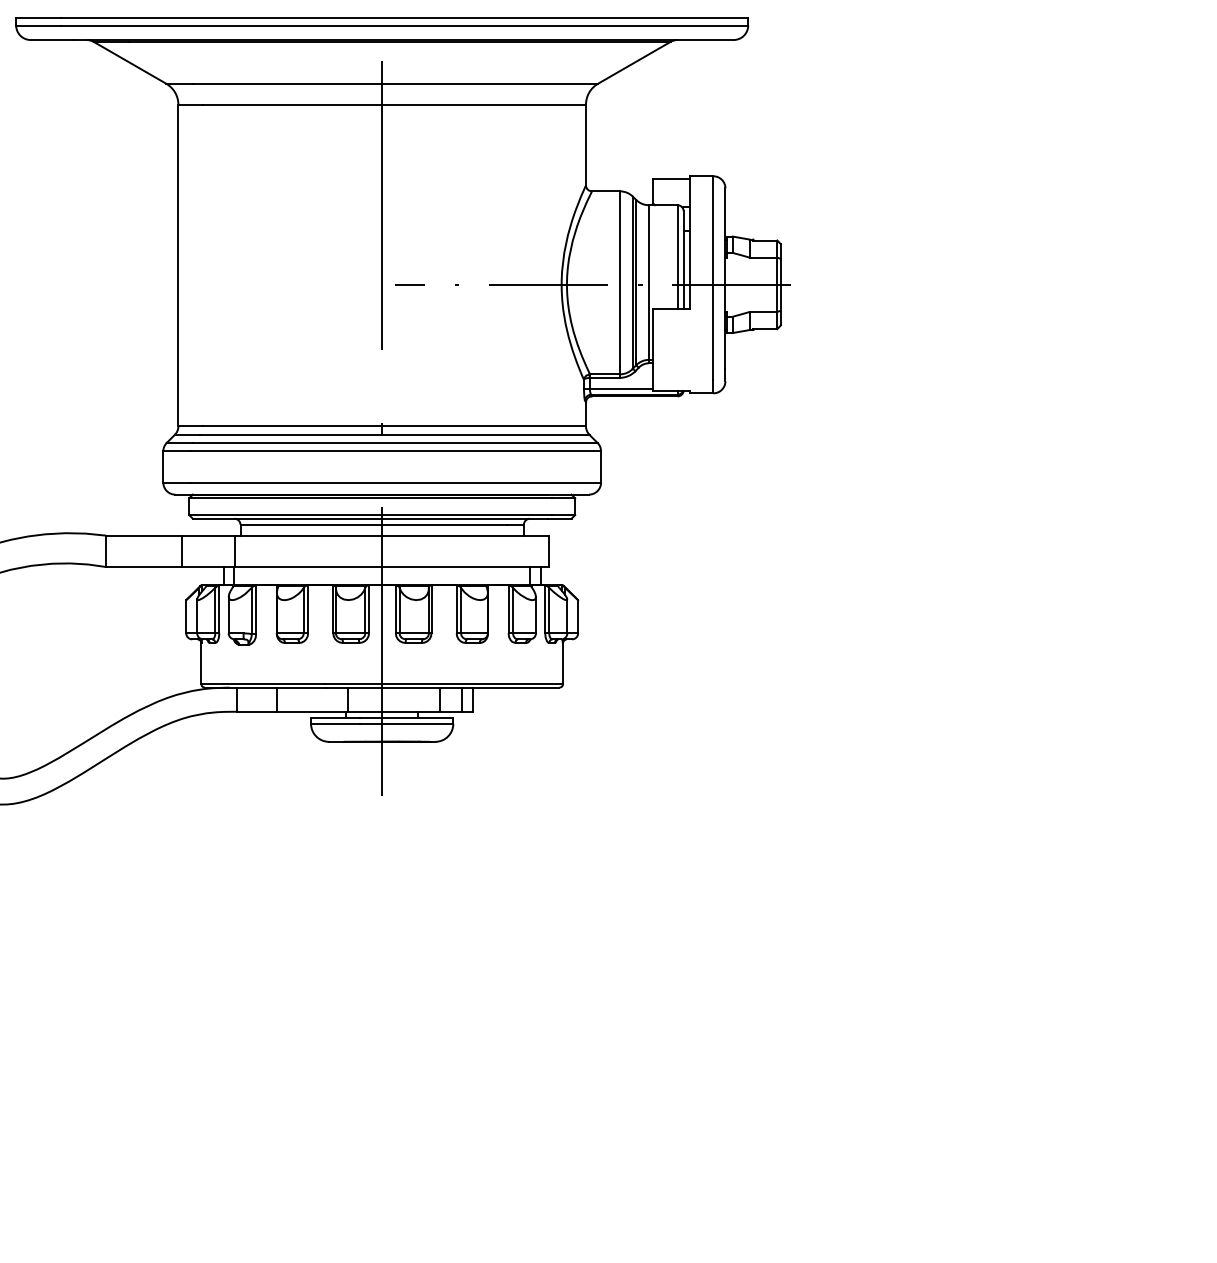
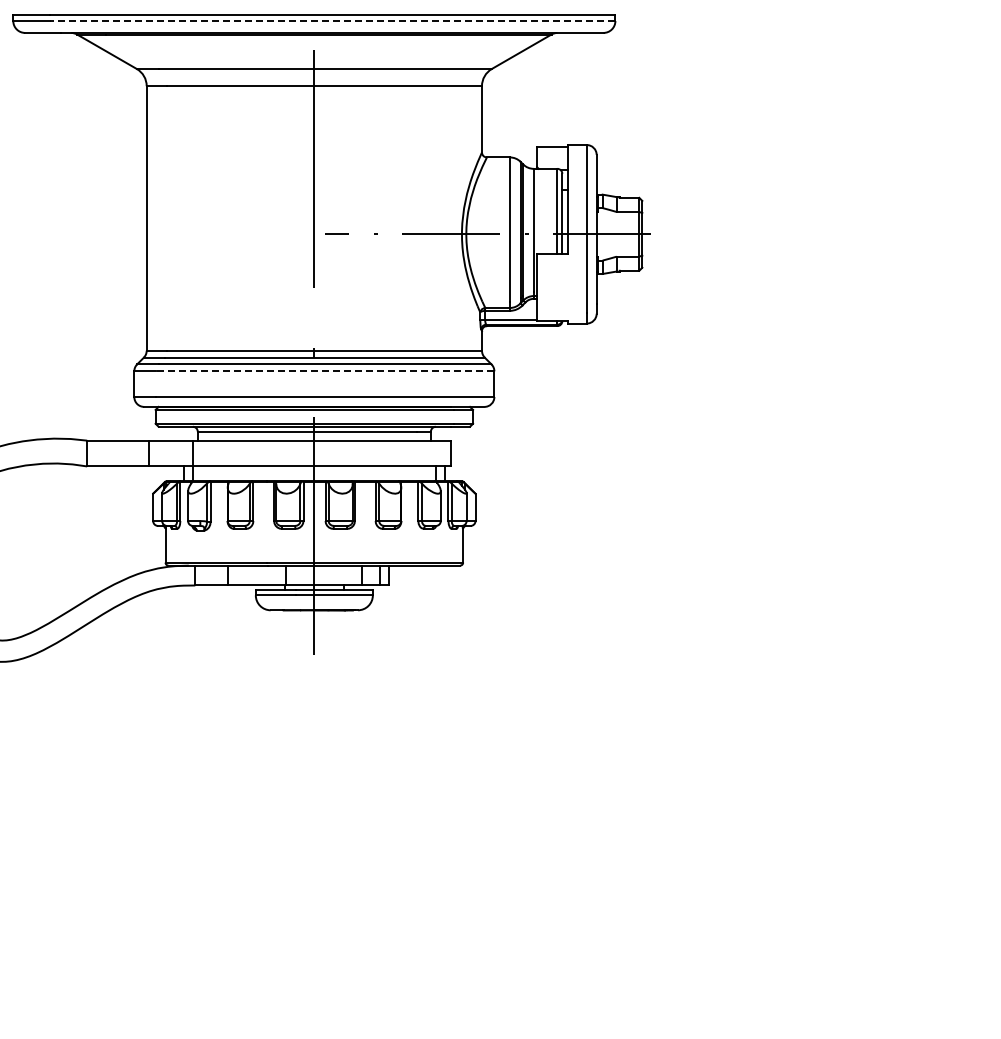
line: (404, 26) -> (332, 21), solid -> dashed
line: (394, 451) -> (324, 371), solid -> dashed

